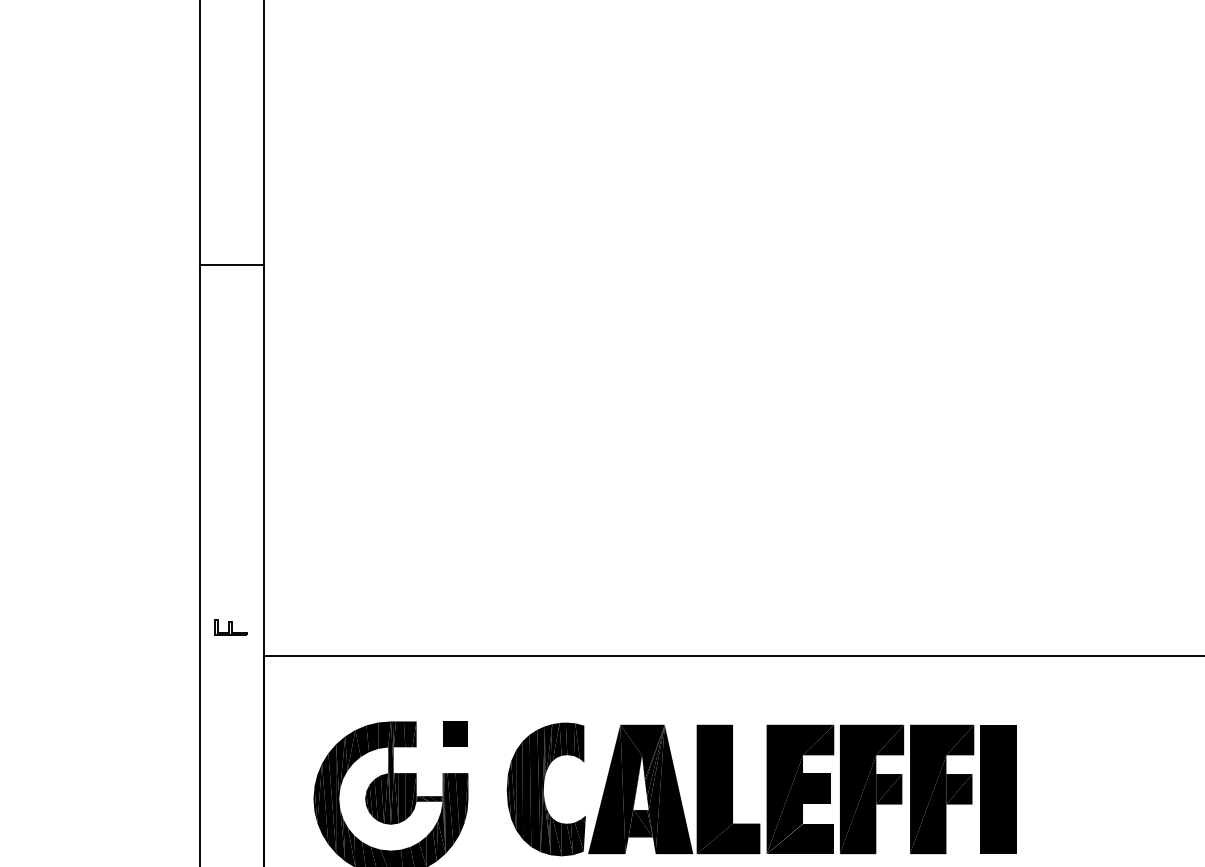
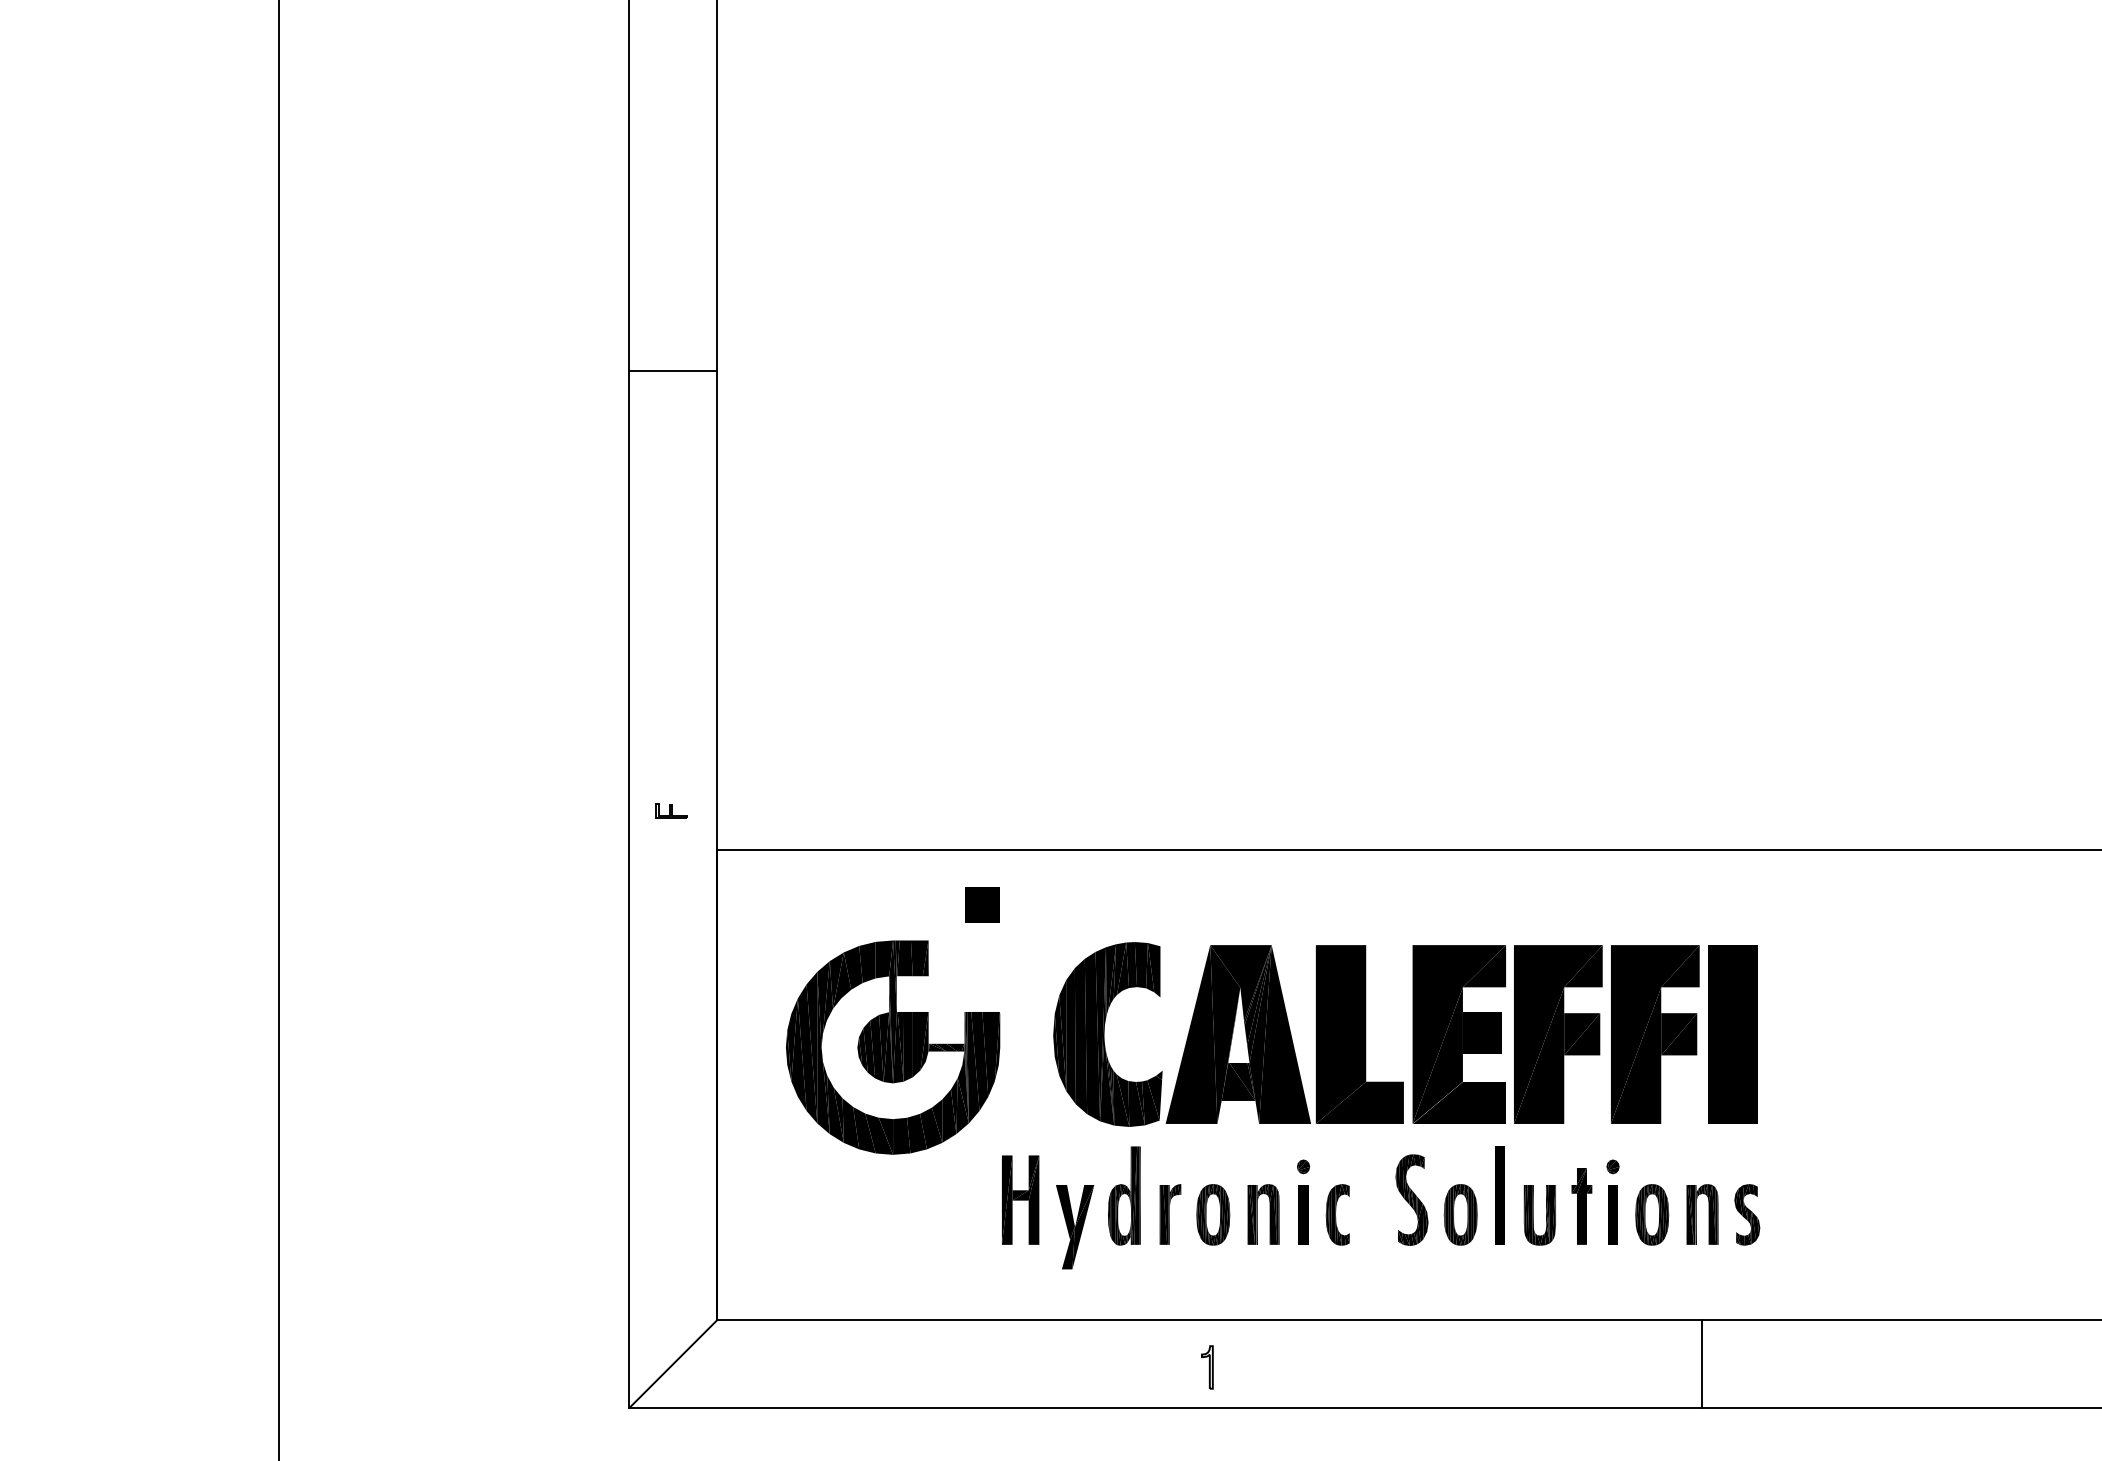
line: (232, 265) -> (673, 371), moved
part: (230, 627) -> (671, 810), size x0.7
part: (455, 733) -> (982, 904), moved

